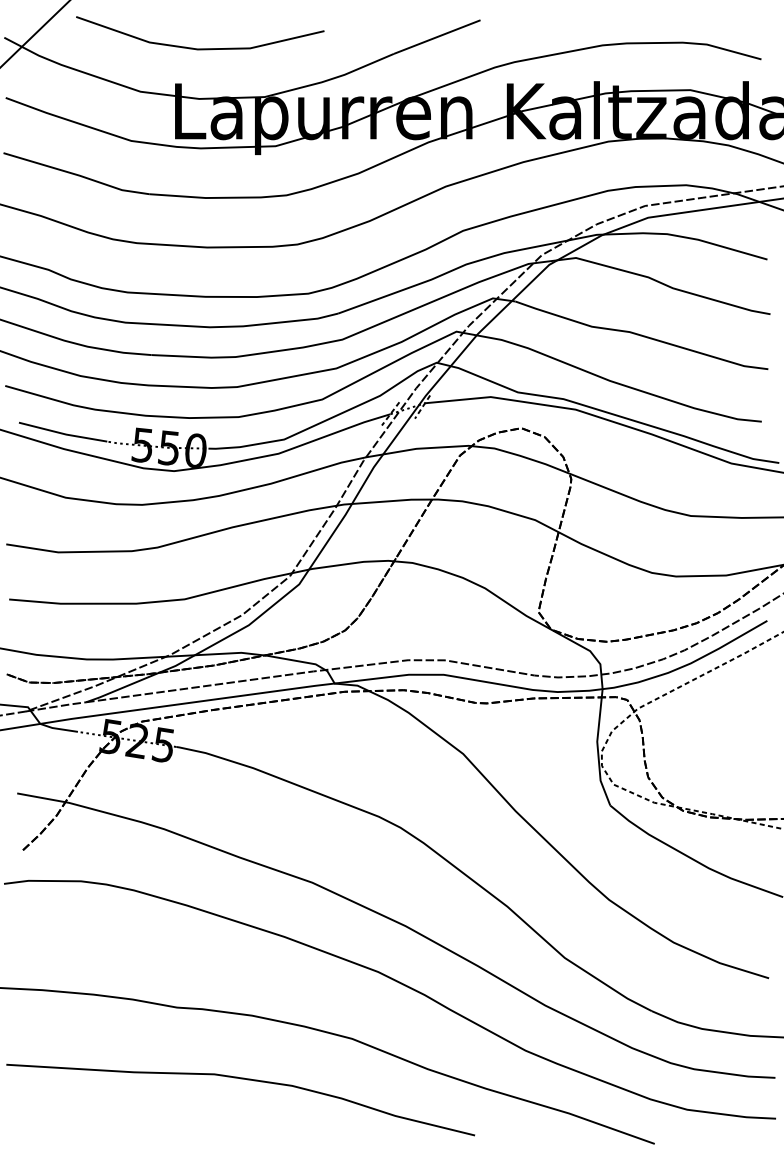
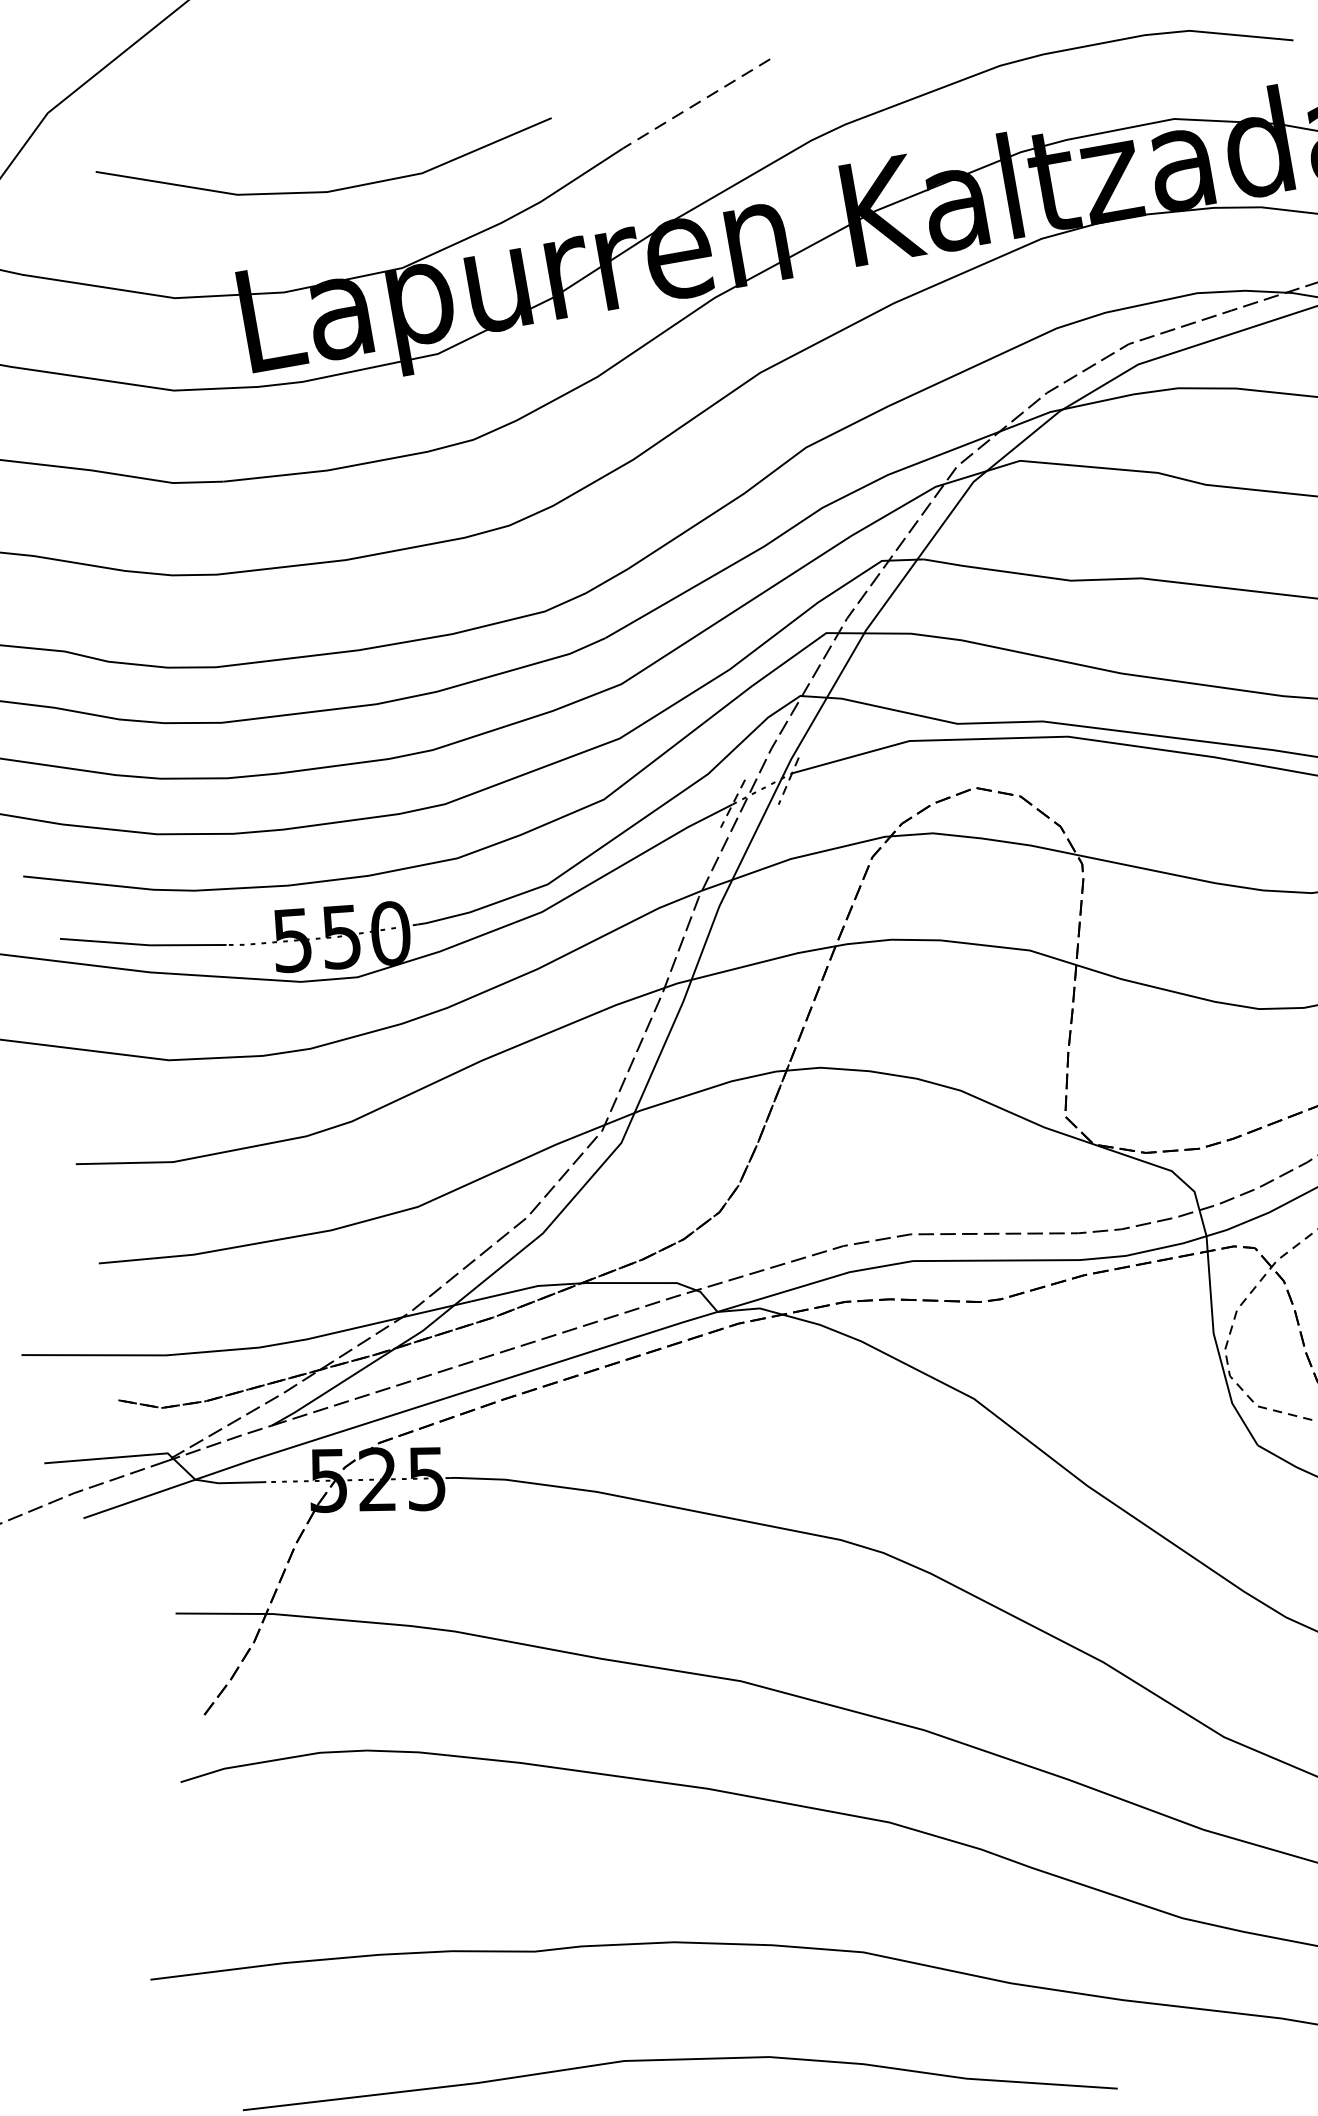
line: (436, 37) -> (695, 104), solid -> dashed
line: (200, 48) -> (331, 189), moved

